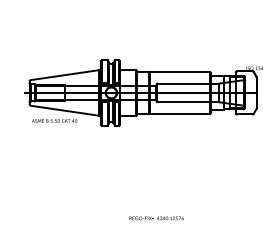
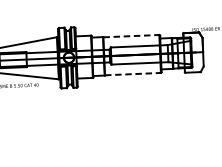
line: (180, 72) -> (131, 36), solid -> dashed
line: (180, 113) -> (133, 74), solid -> dashed

